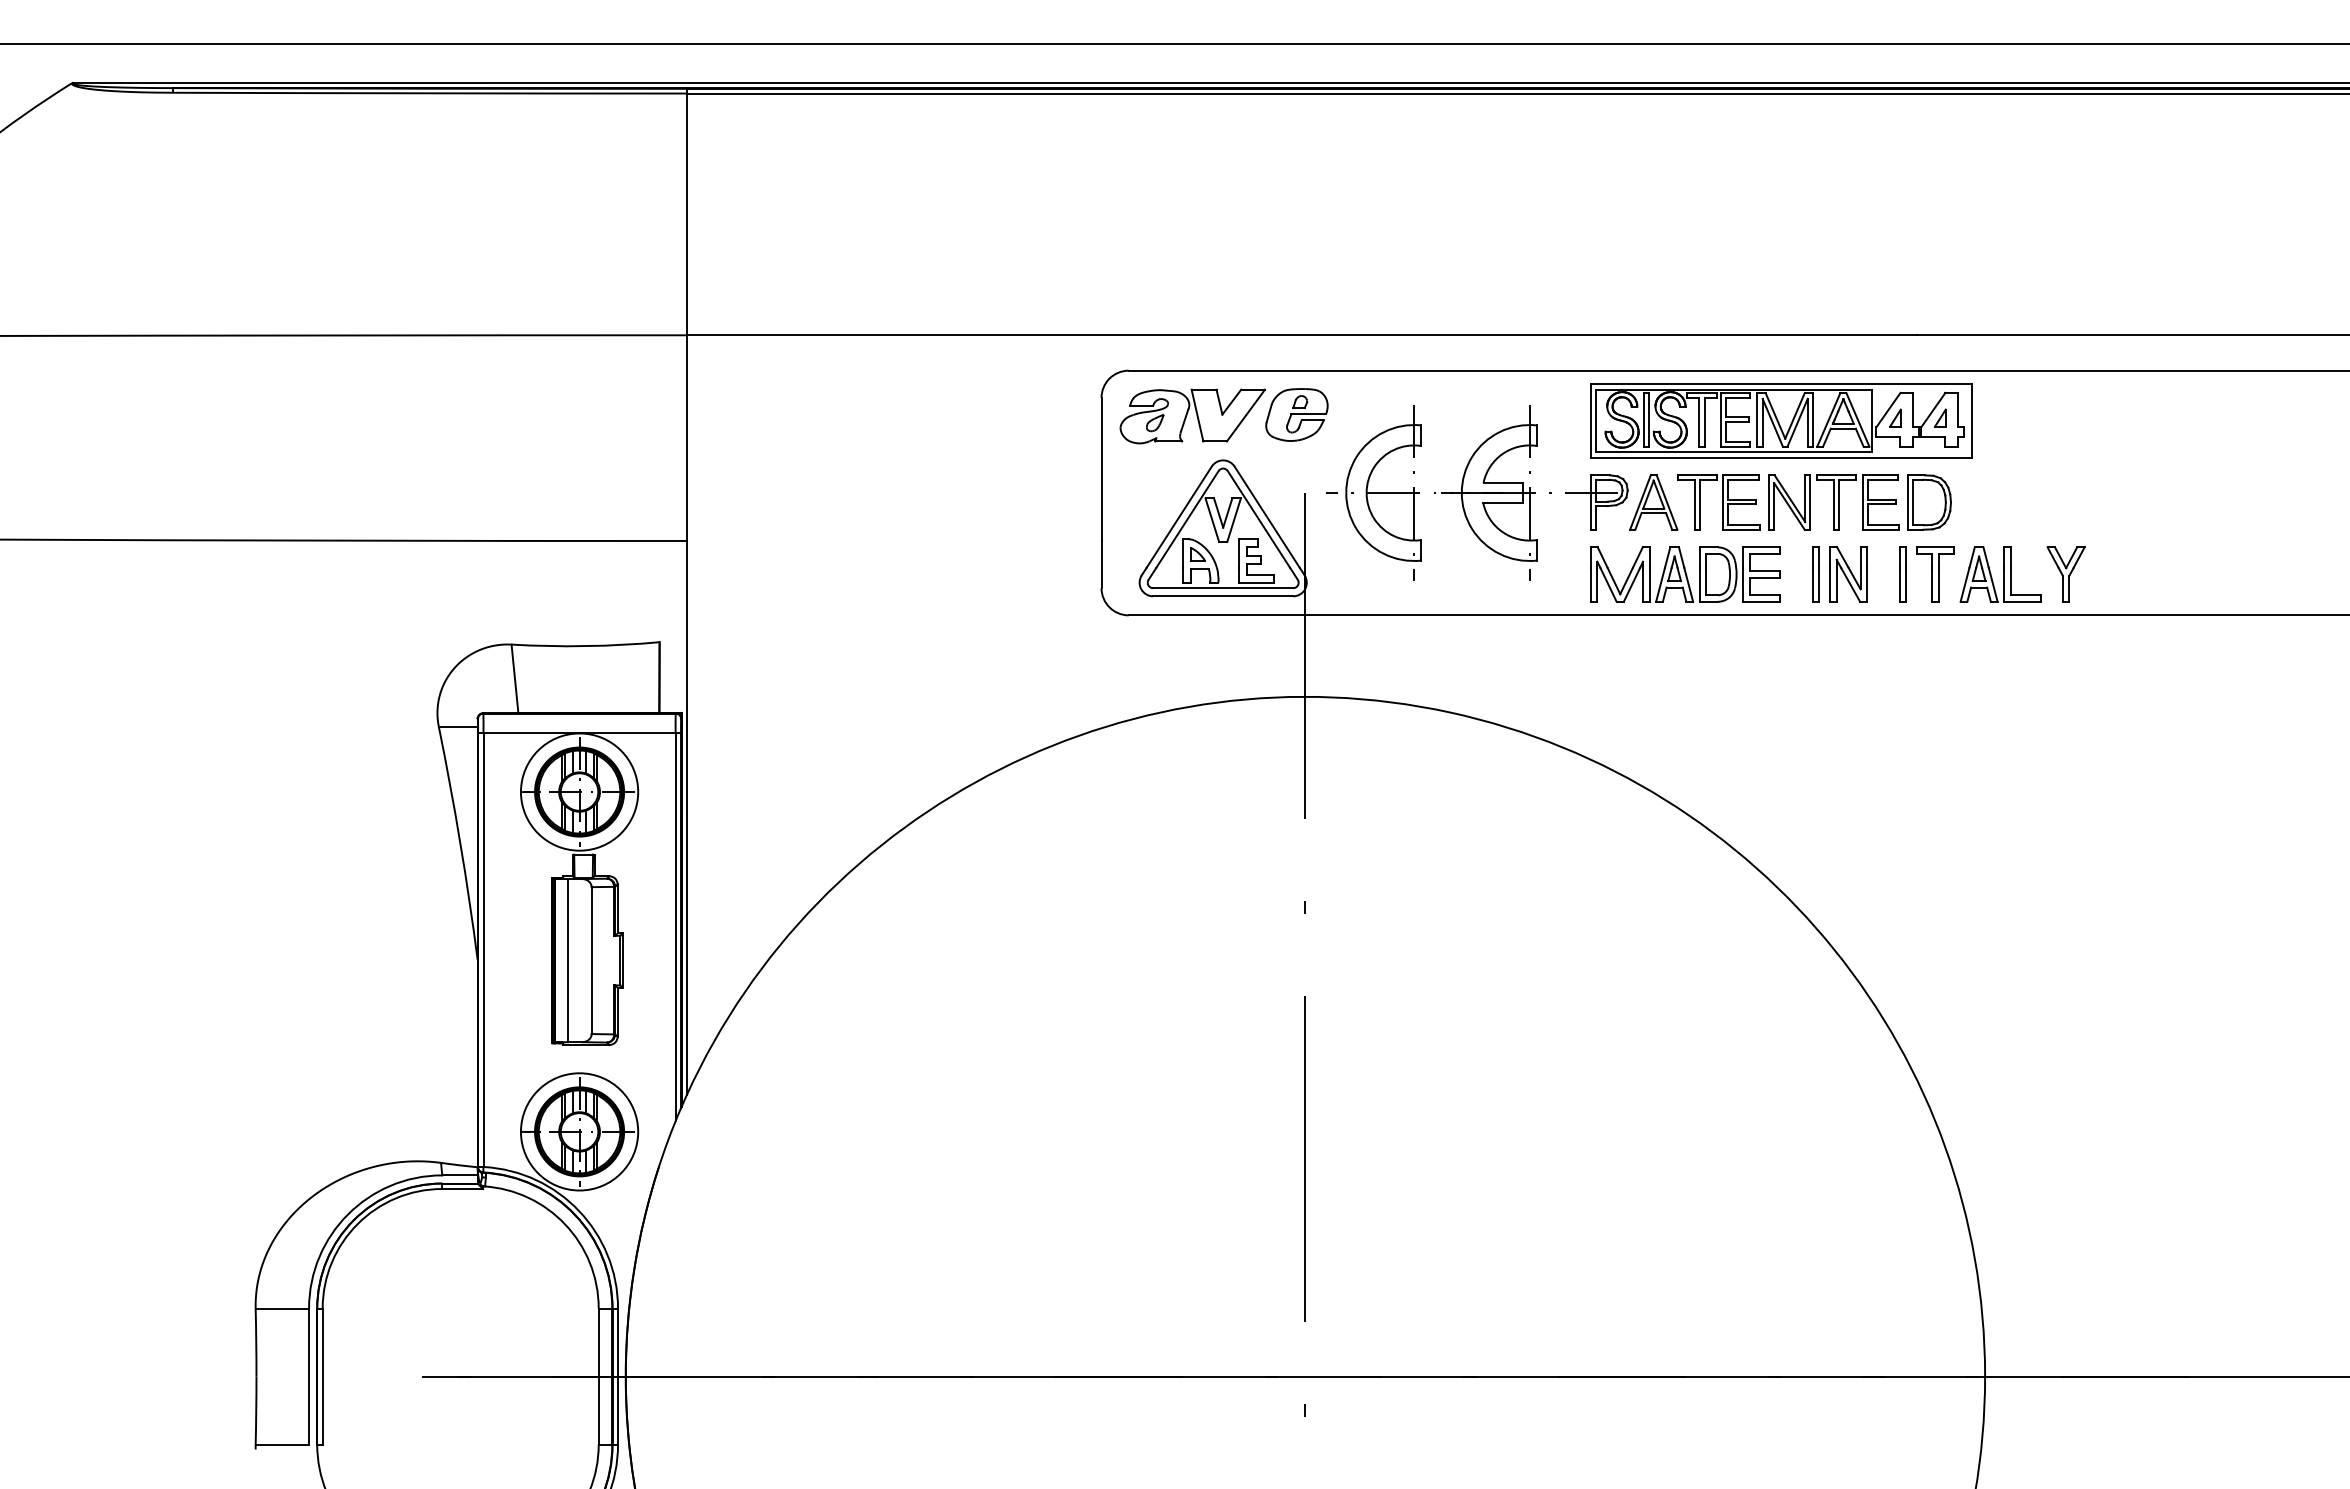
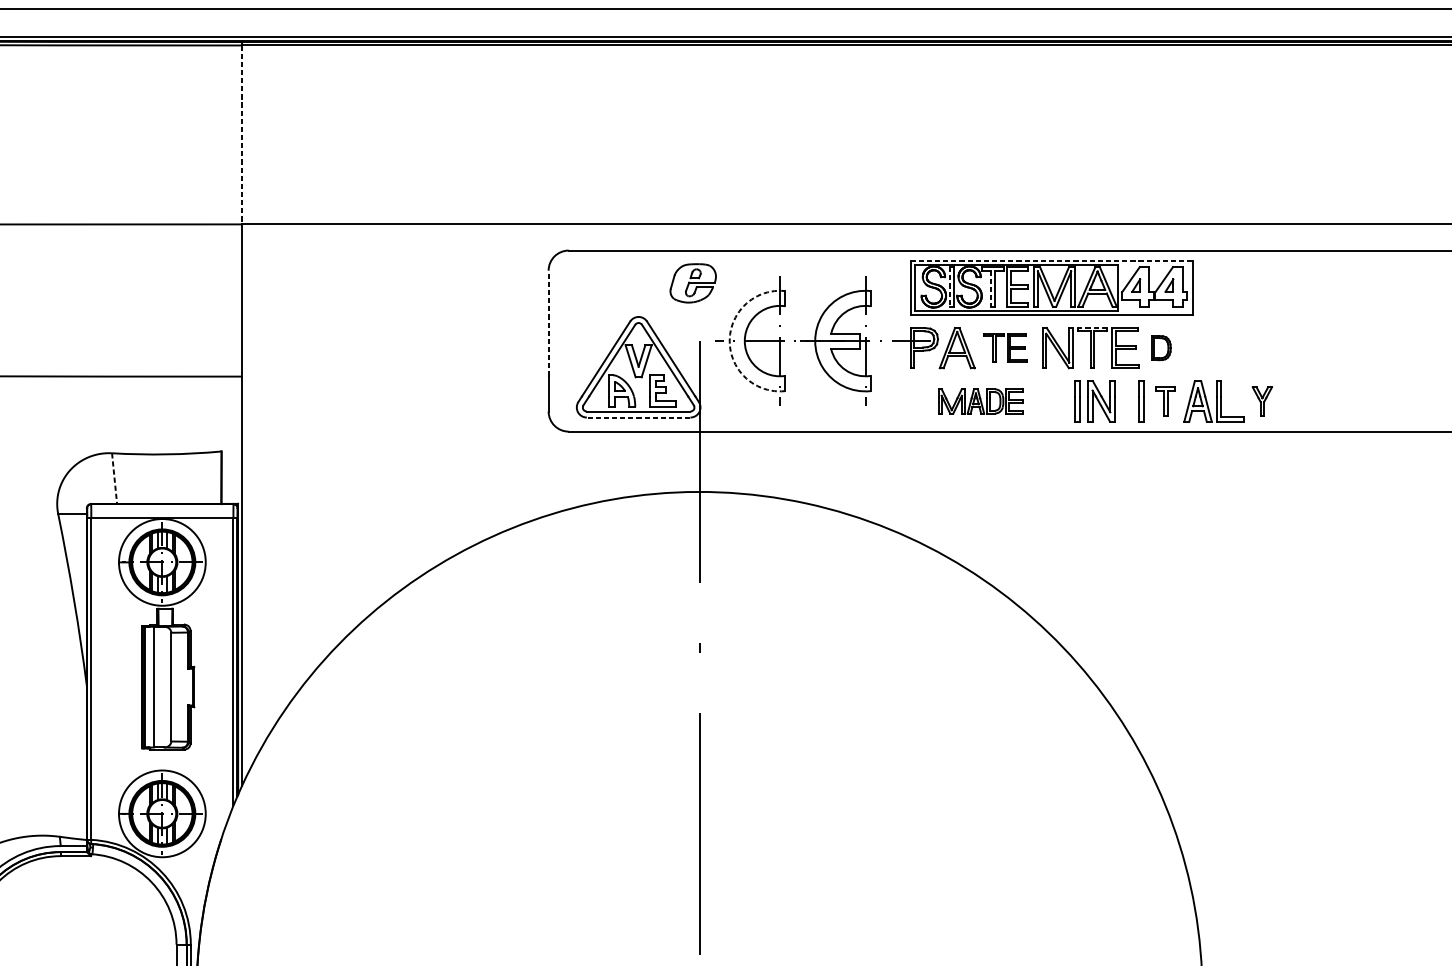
line: (686, 214) -> (241, 135), solid -> dashed
line: (1780, 384) -> (1051, 260), solid -> dashed
part: (1192, 416) -> (615, 284), removed
line: (1643, 419) -> (949, 286), solid -> dashed
line: (1699, 422) -> (991, 288), solid -> dashed
line: (1101, 469) -> (548, 323), solid -> dashed
line: (1835, 475) -> (1091, 328), solid -> dashed
arc: (1346, 493) -> (729, 341), solid -> dashed
part: (1718, 502) -> (1005, 348), size x0.7
part: (1929, 502) -> (1161, 348), size x0.6
part: (1685, 574) -> (980, 401), size x0.6
part: (1935, 574) -> (1165, 401), size x0.7
part: (2065, 574) -> (1261, 401), size x0.7
line: (1222, 596) -> (638, 417), solid -> dashed
line: (515, 679) -> (114, 479), solid -> dashed

